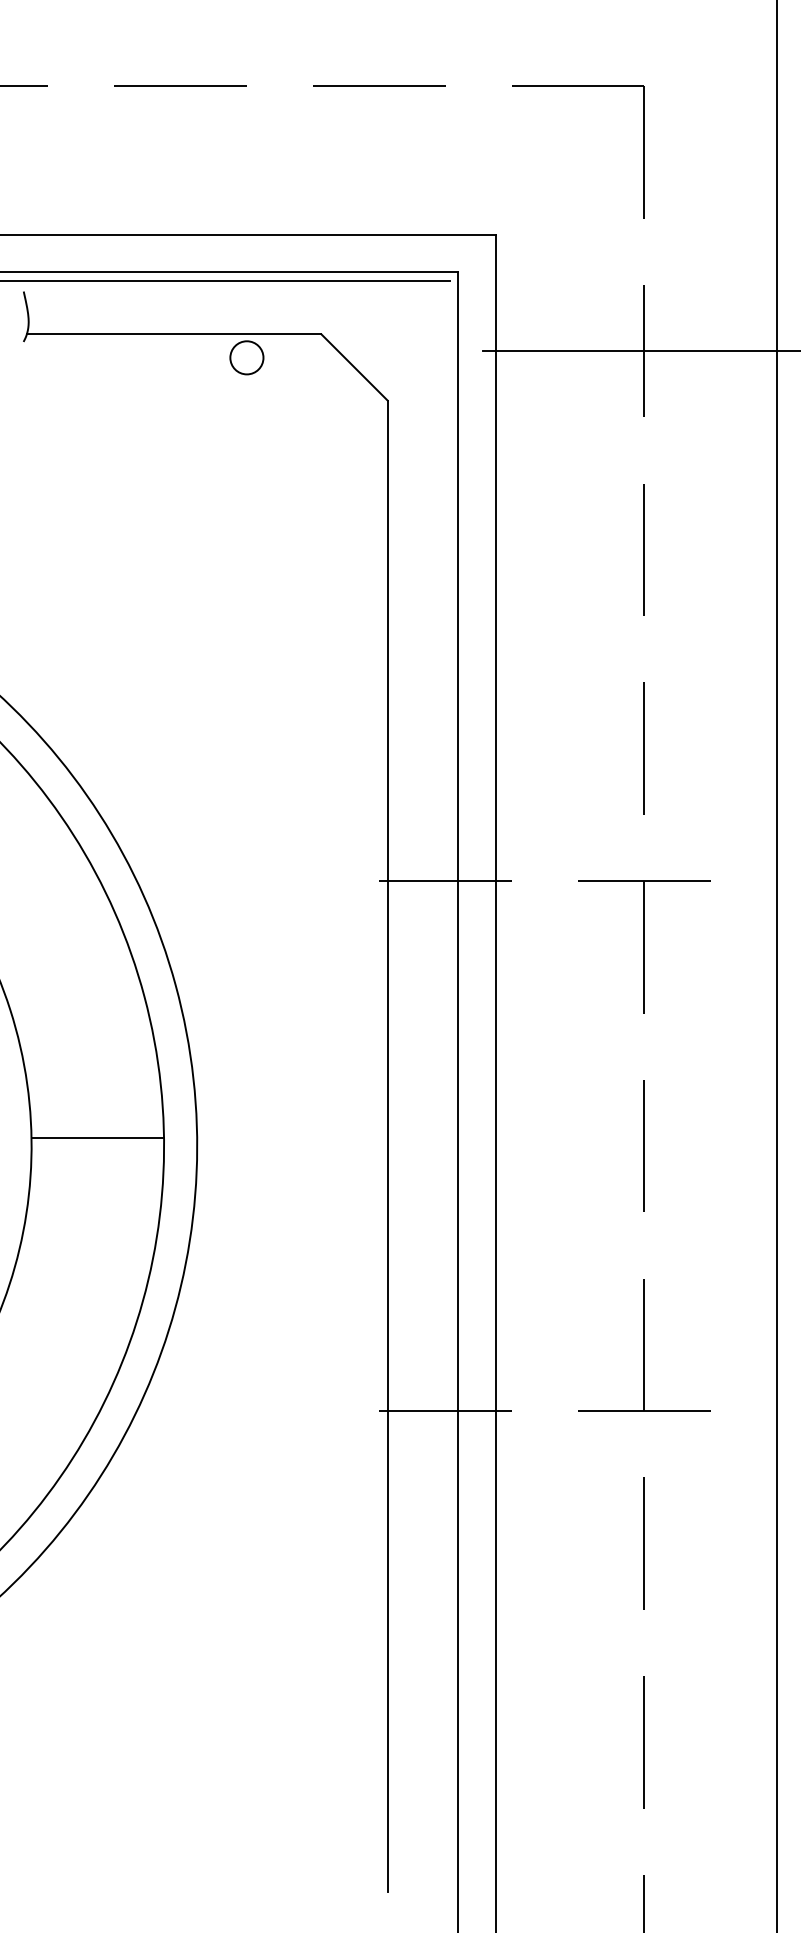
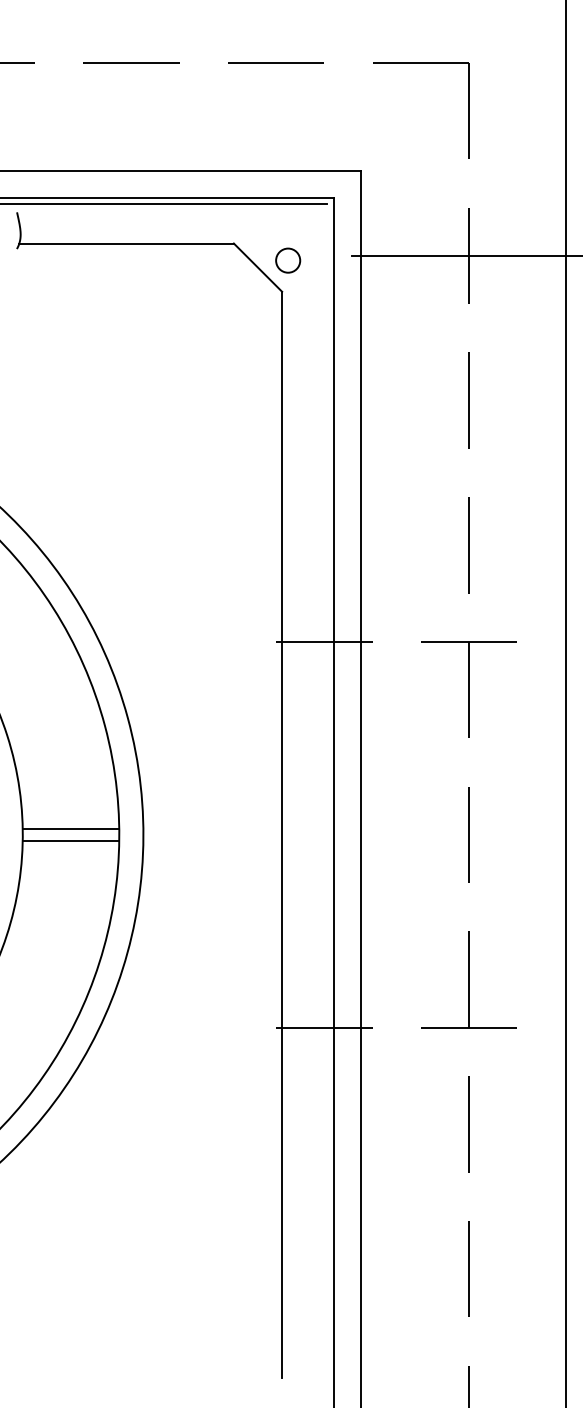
circle: (246, 357) -> (287, 260), moved
line: (97, 1154) -> (70, 840), added

